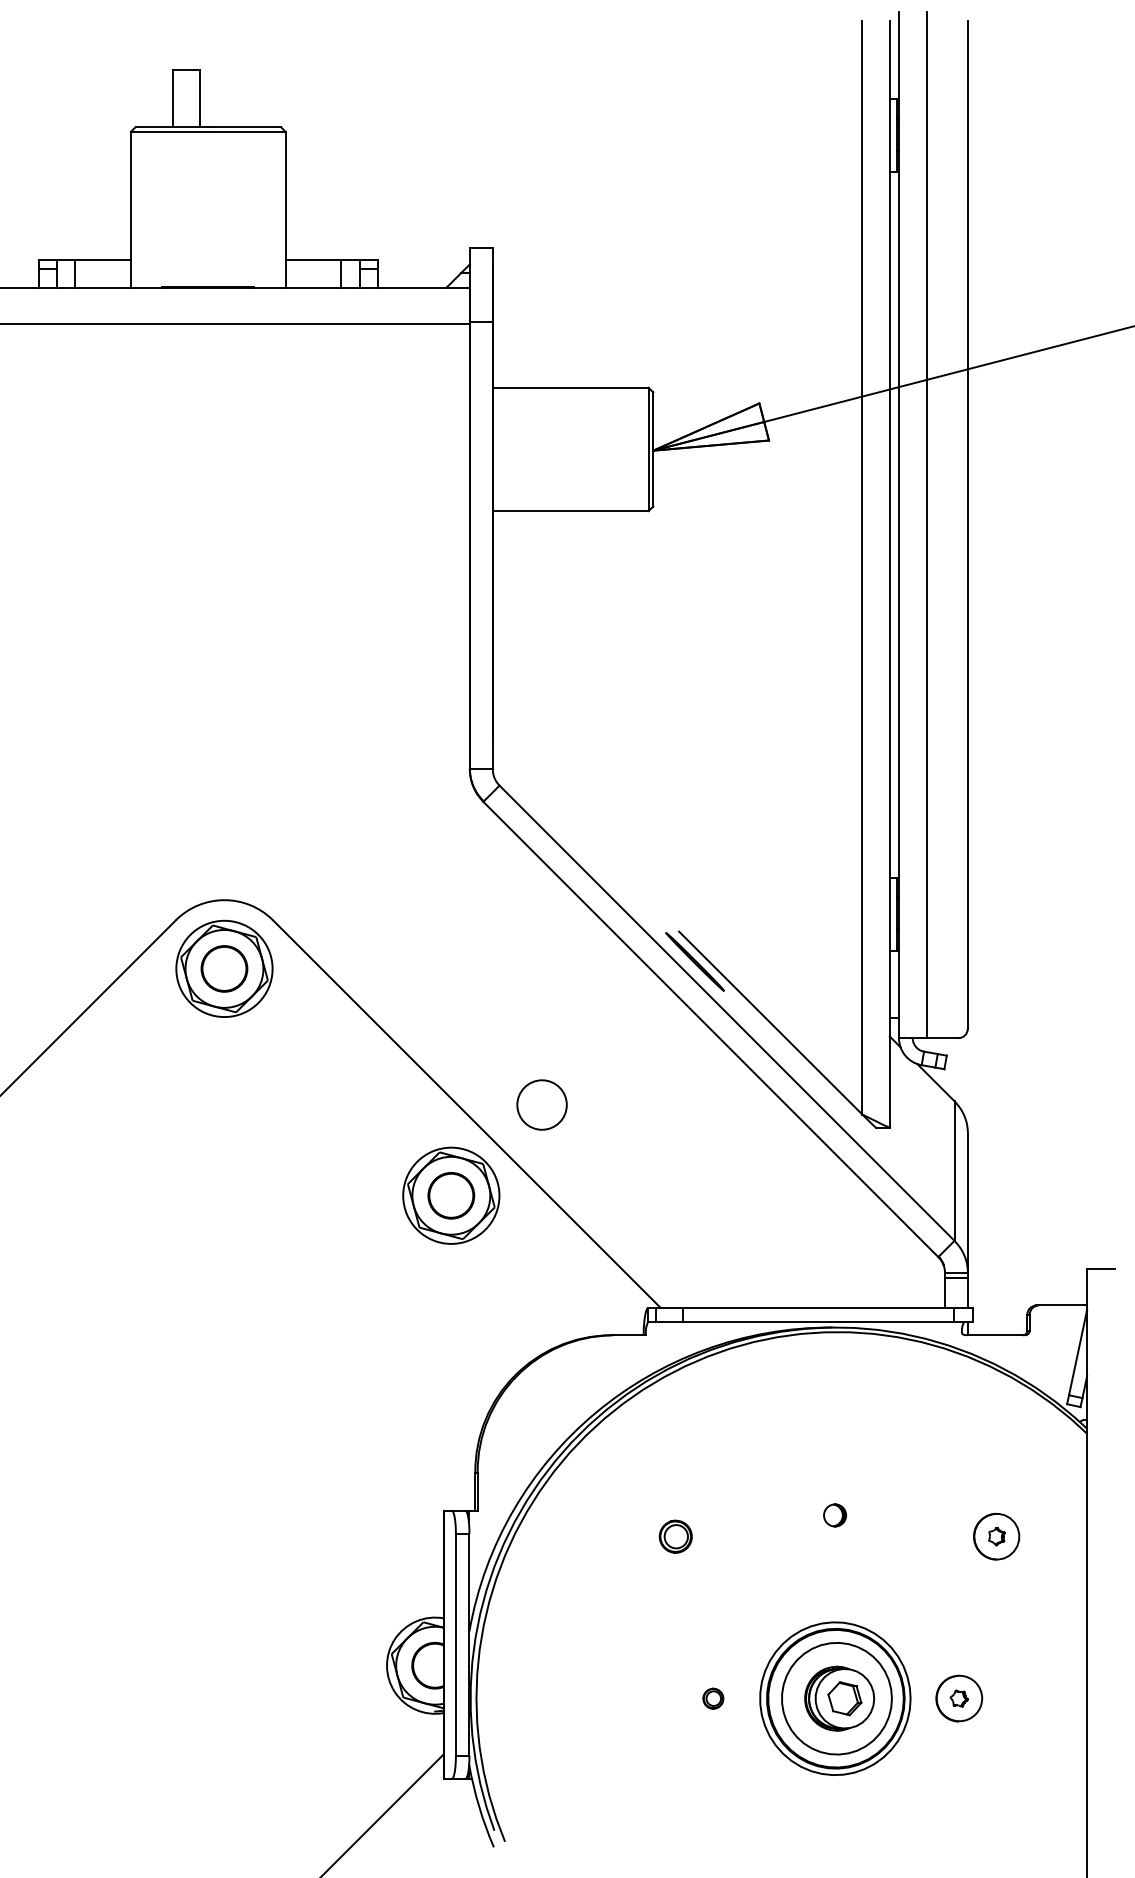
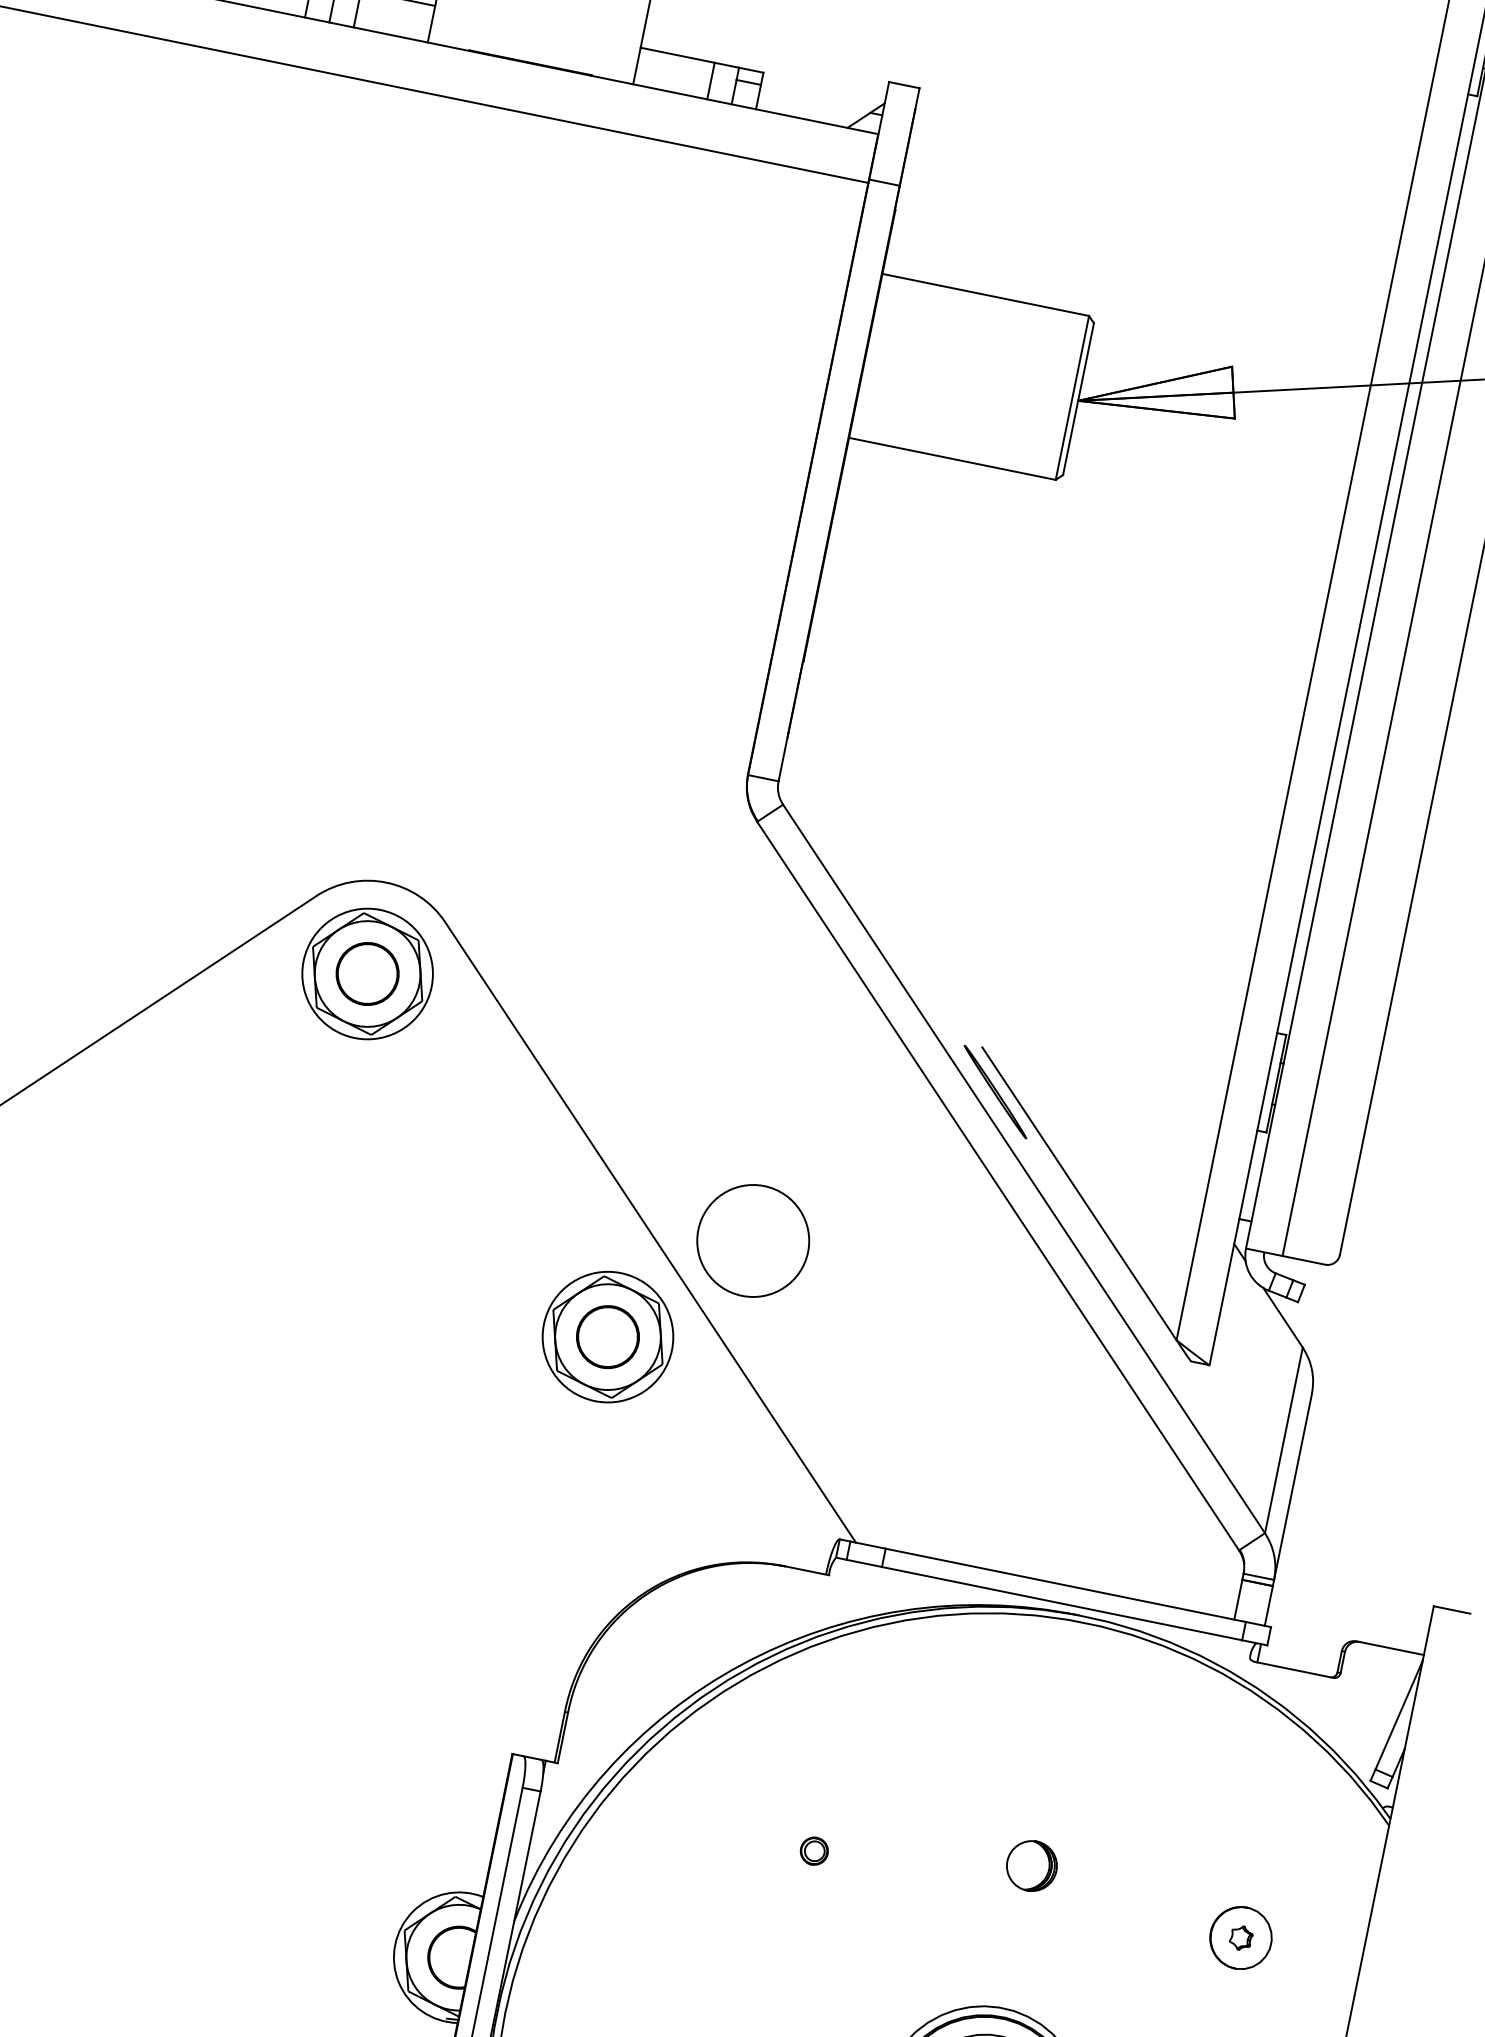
circle: (541, 1104) -> (752, 1240), size x1.67
part: (834, 1515) -> (1031, 1865), size x1.67
part: (675, 1536) -> (813, 1850), size x0.62

